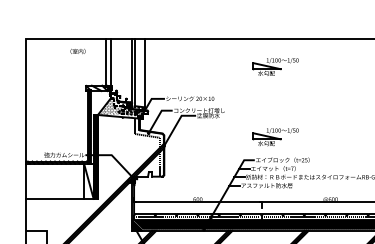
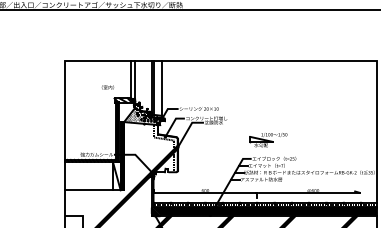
text: (77, 51) -> (107, 87), moved
part: (275, 67) -> (268, 83), removed

